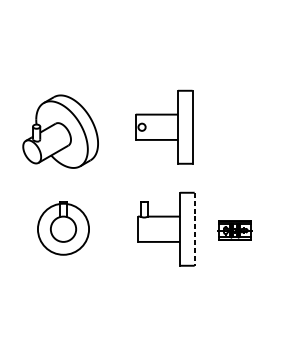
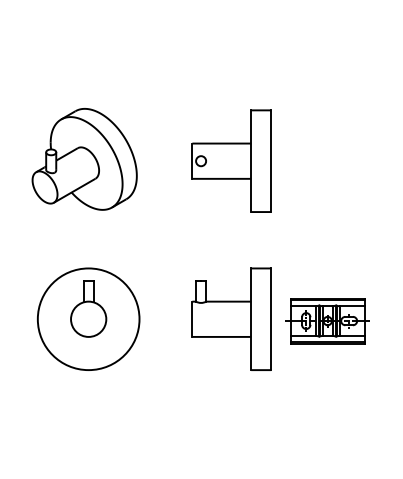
part: (163, 126) -> (231, 160), moved
part: (60, 131) -> (84, 159), moved
circle: (63, 229) -> (88, 319), size x1.43
line: (194, 229) -> (271, 319), dashed -> solid
part: (234, 230) -> (327, 321), size x1.67

